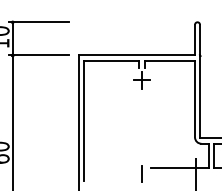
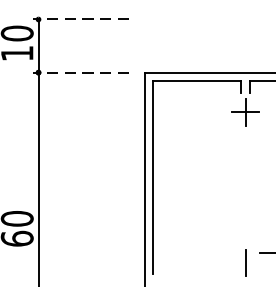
line: (39, 22) -> (81, 19), solid -> dashed
line: (39, 55) -> (81, 72), solid -> dashed

